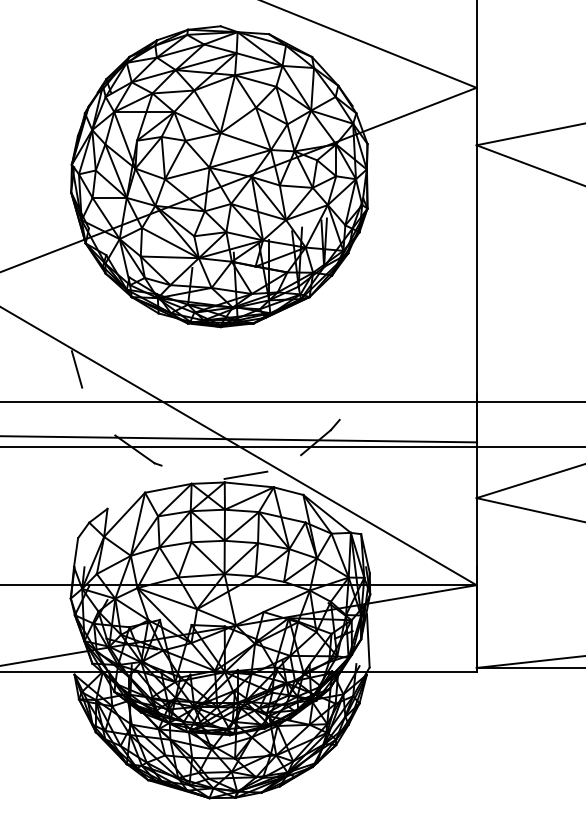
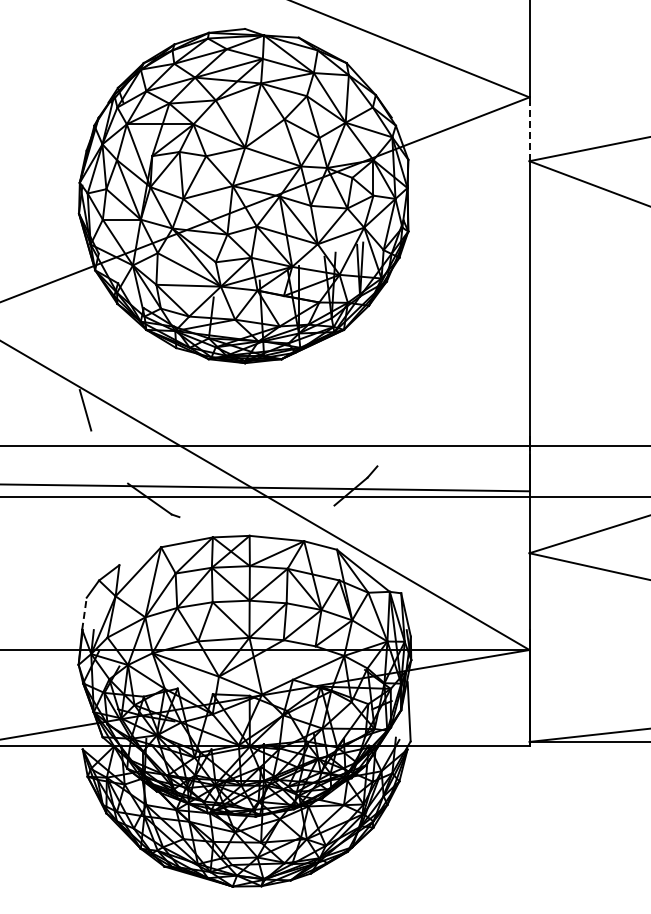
line: (476, 118) -> (529, 131), solid -> dashed
line: (245, 474) -> (272, 527), removed
line: (76, 552) -> (84, 613), solid -> dashed

